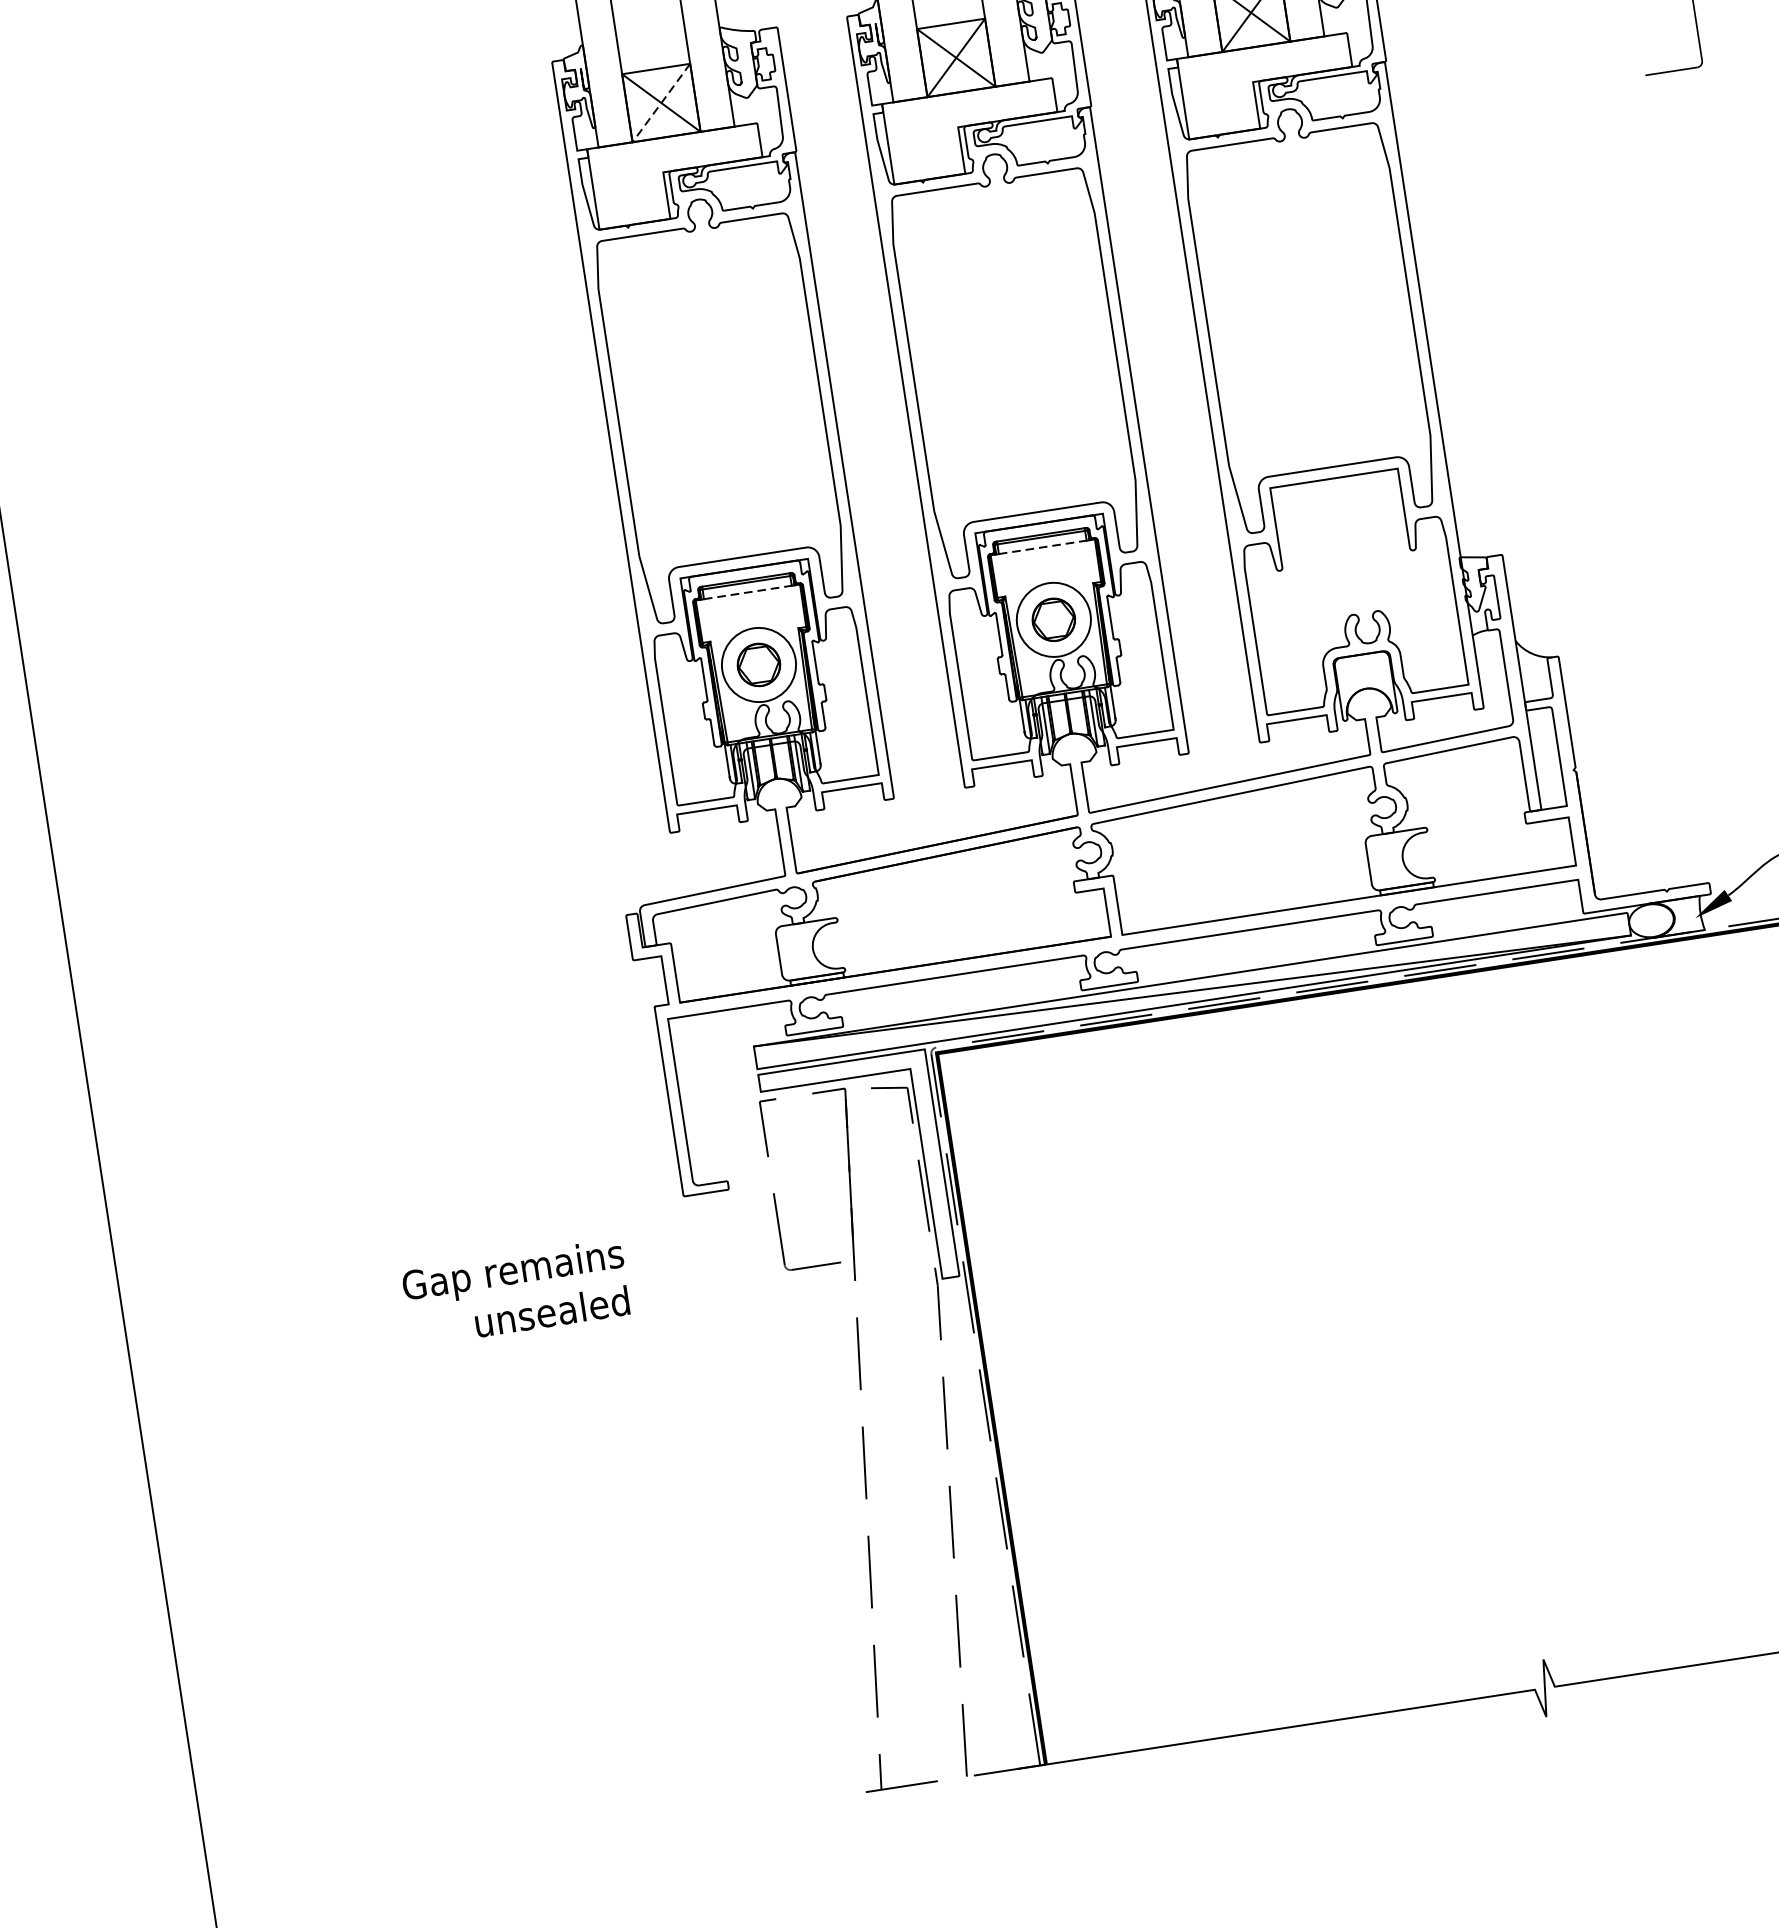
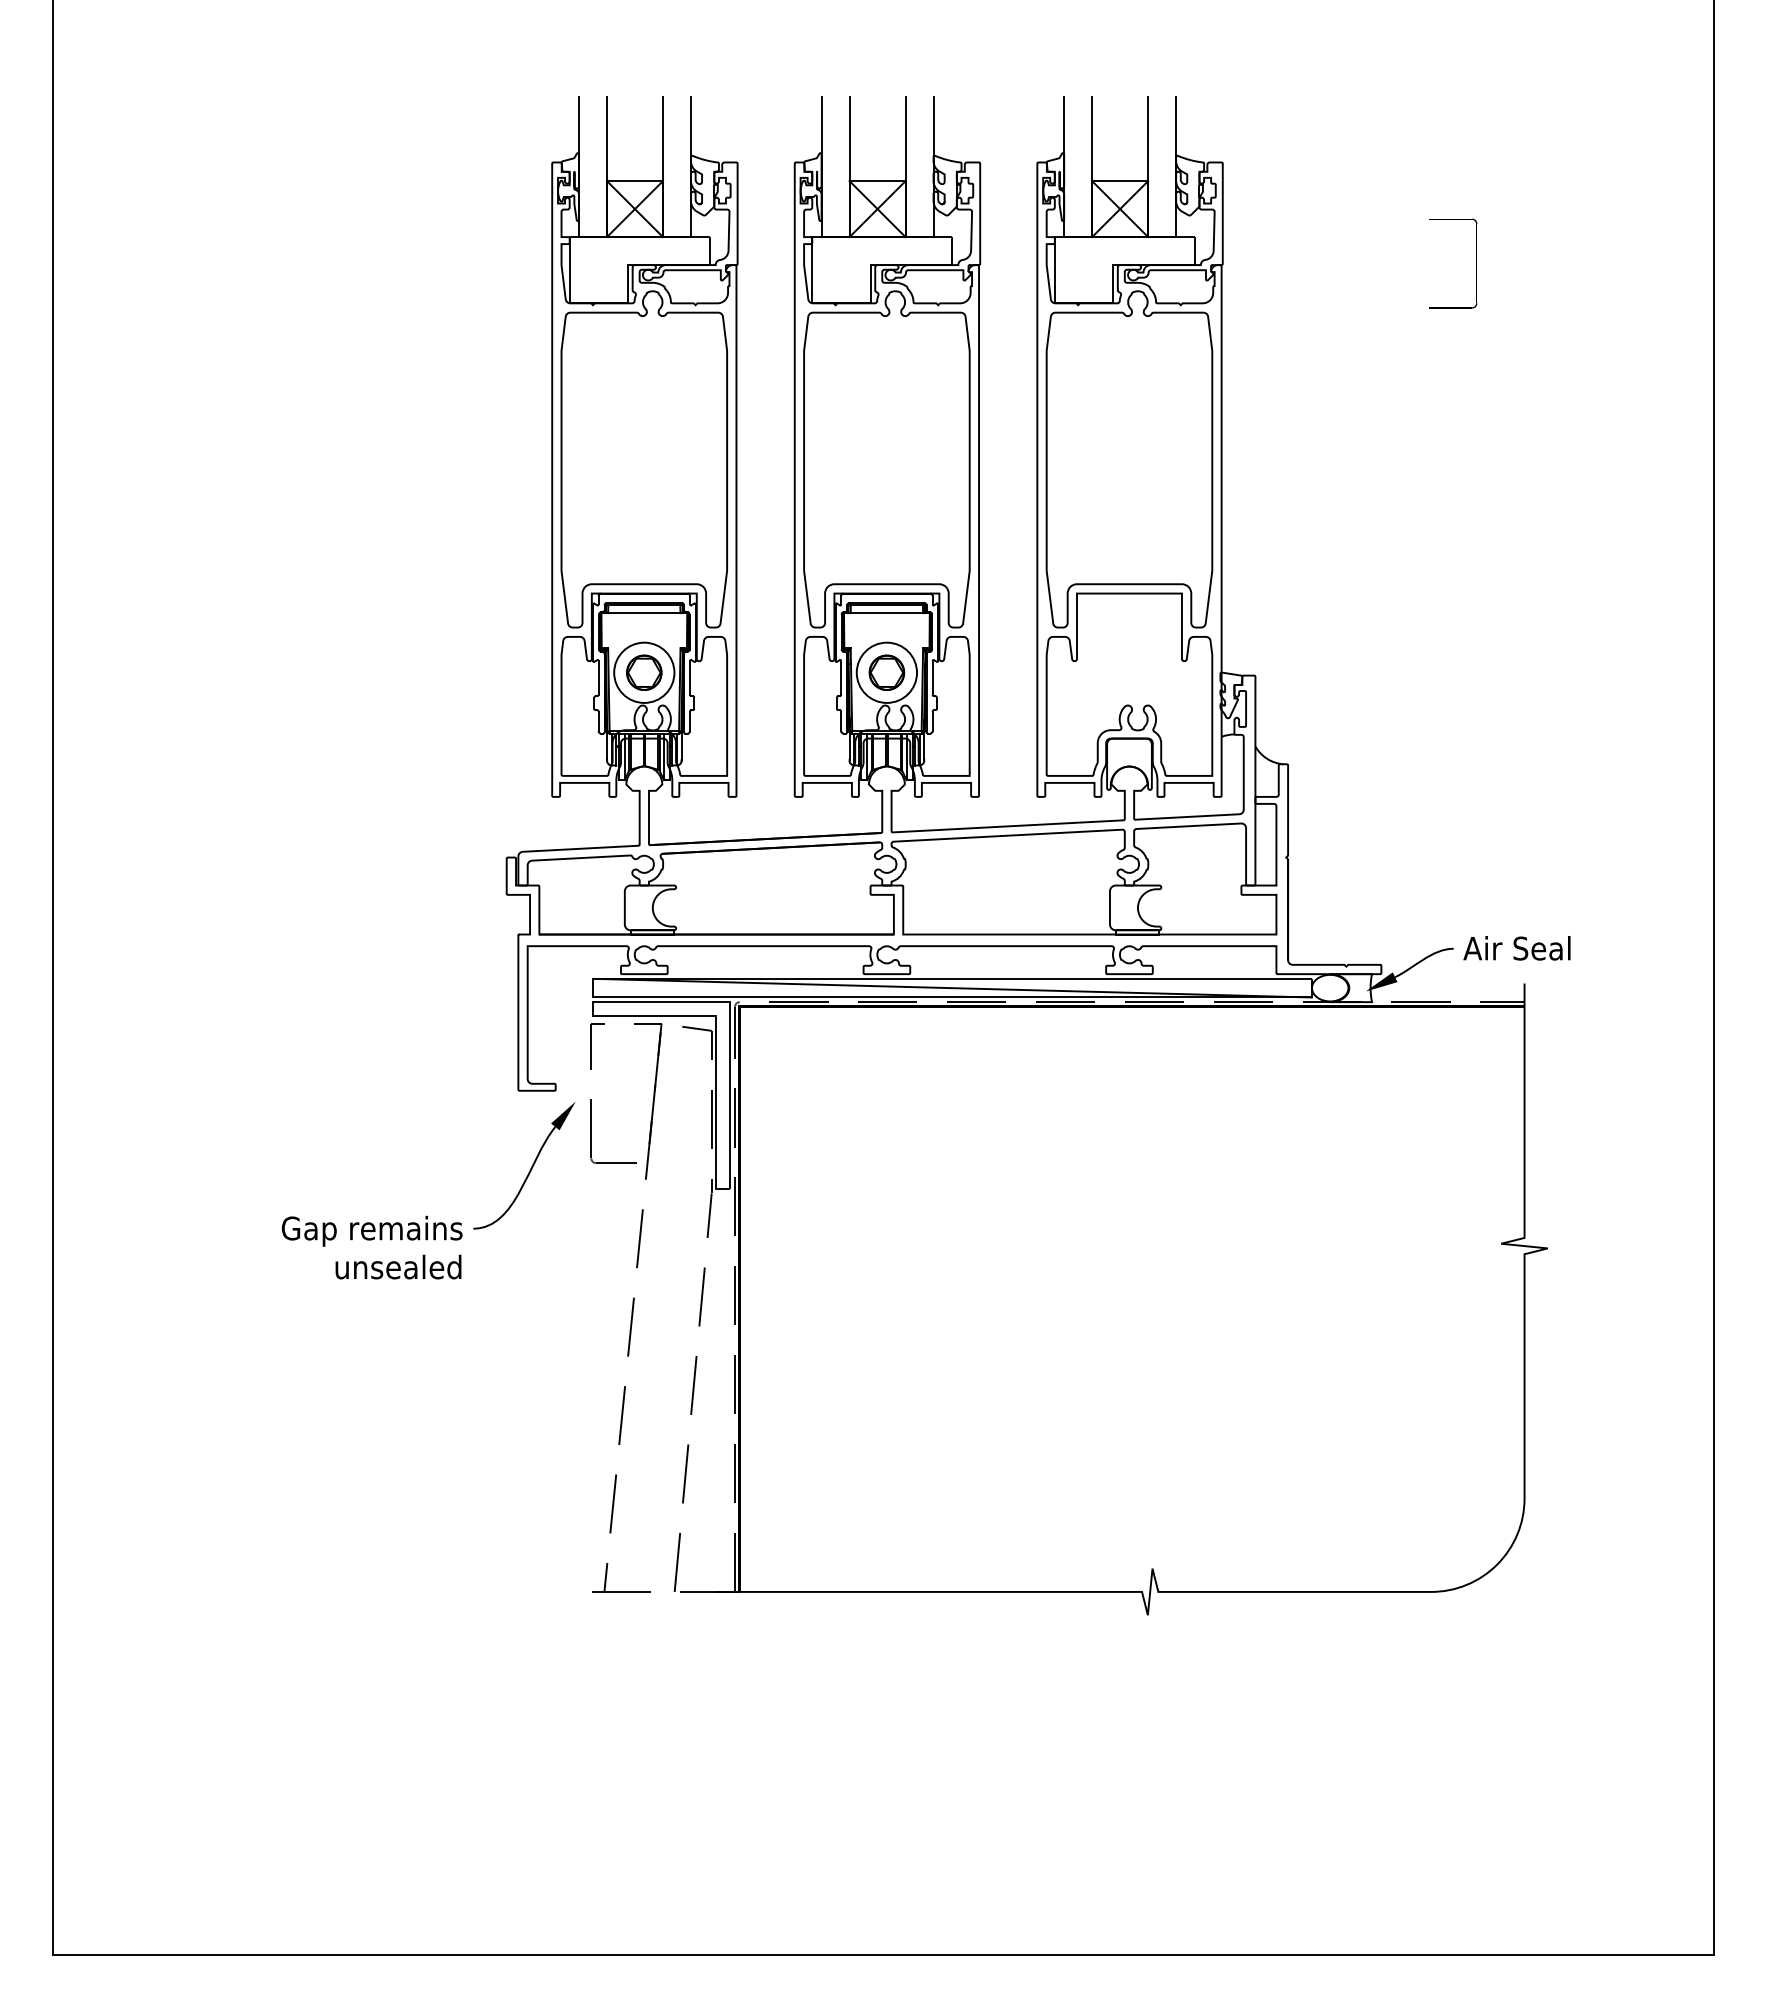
line: (660, 103) -> (634, 209), dashed -> solid
line: (1043, 547) -> (887, 613), dashed -> solid
line: (748, 592) -> (644, 613), dashed -> solid
part: (712, 1288) -> (530, 1168), added
text: (515, 1292) -> (371, 1247), moved

